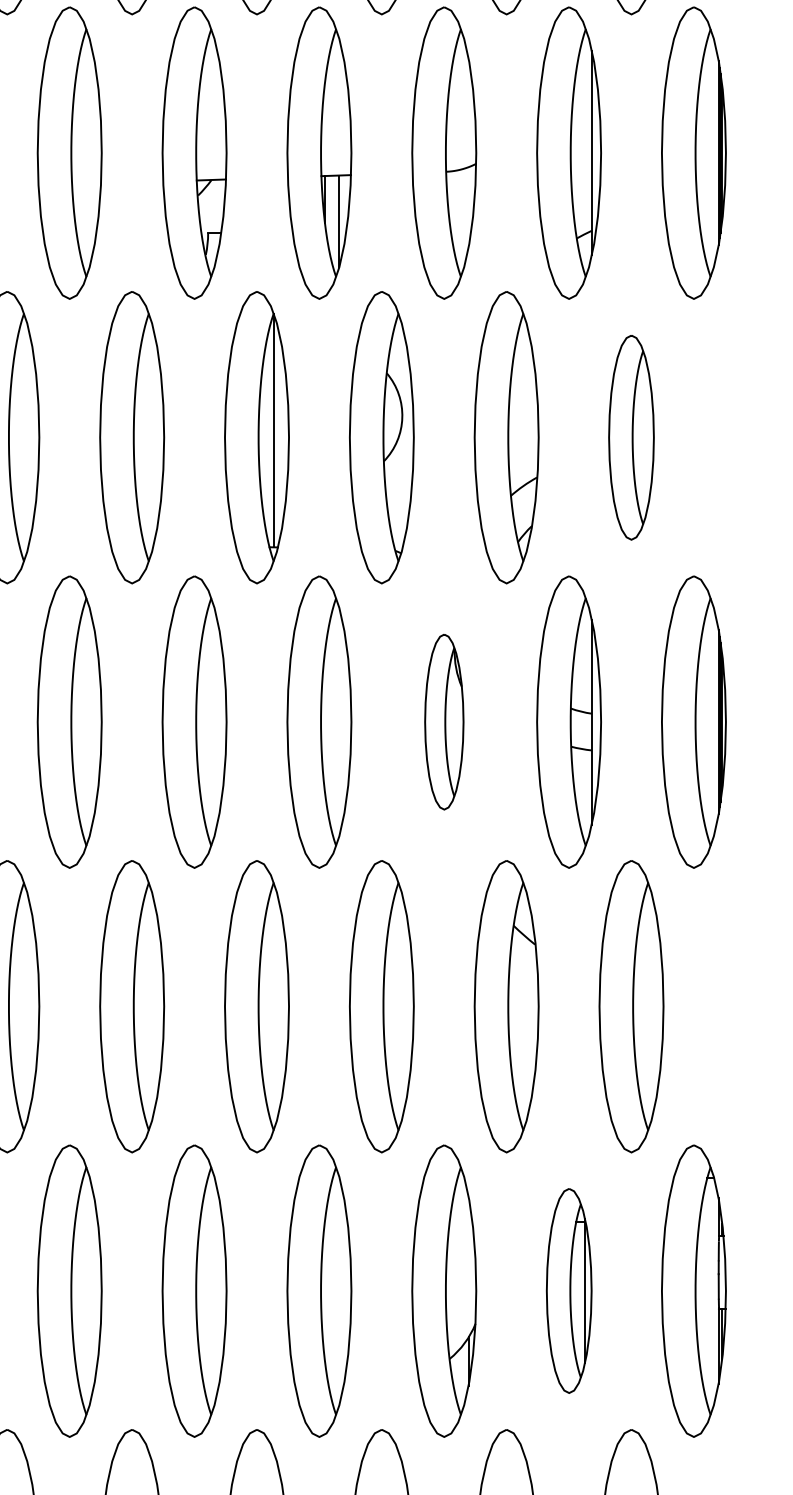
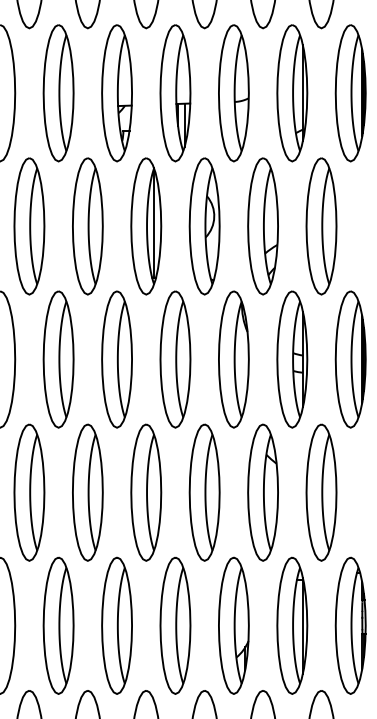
part: (631, 437) -> (321, 226), size x1.43
part: (443, 722) -> (233, 359), size x1.67
part: (569, 1290) -> (292, 625), size x1.43

